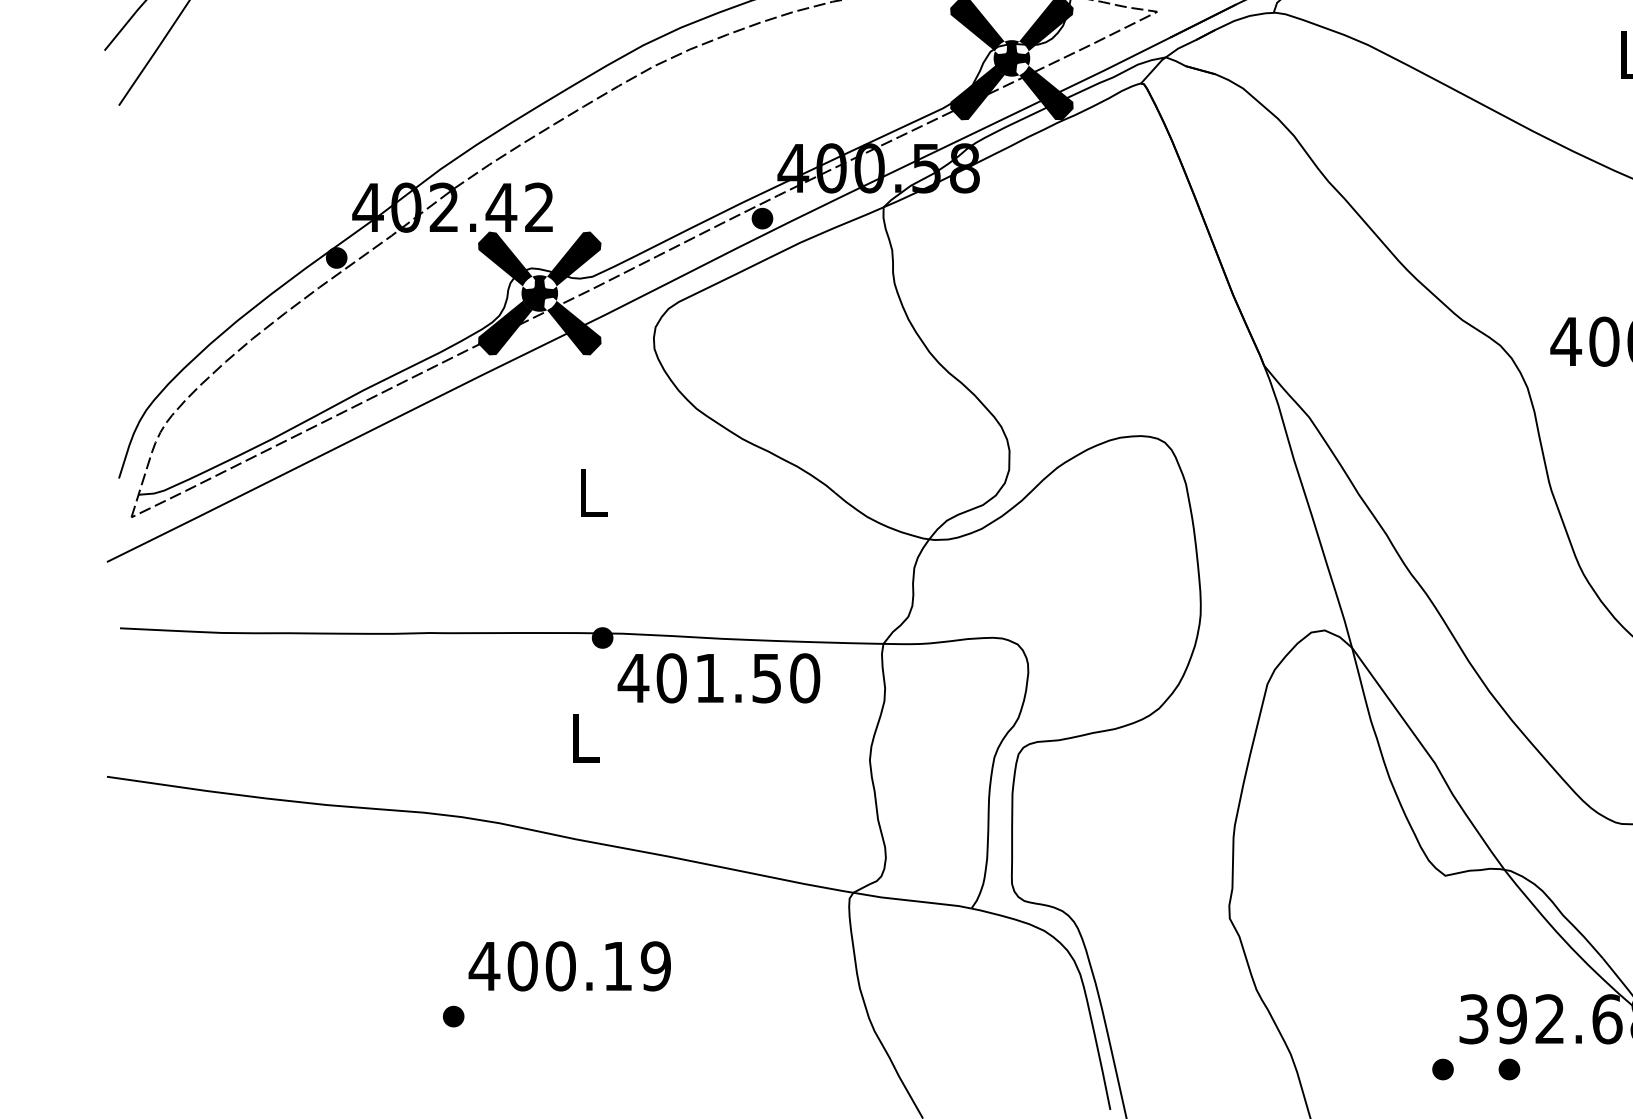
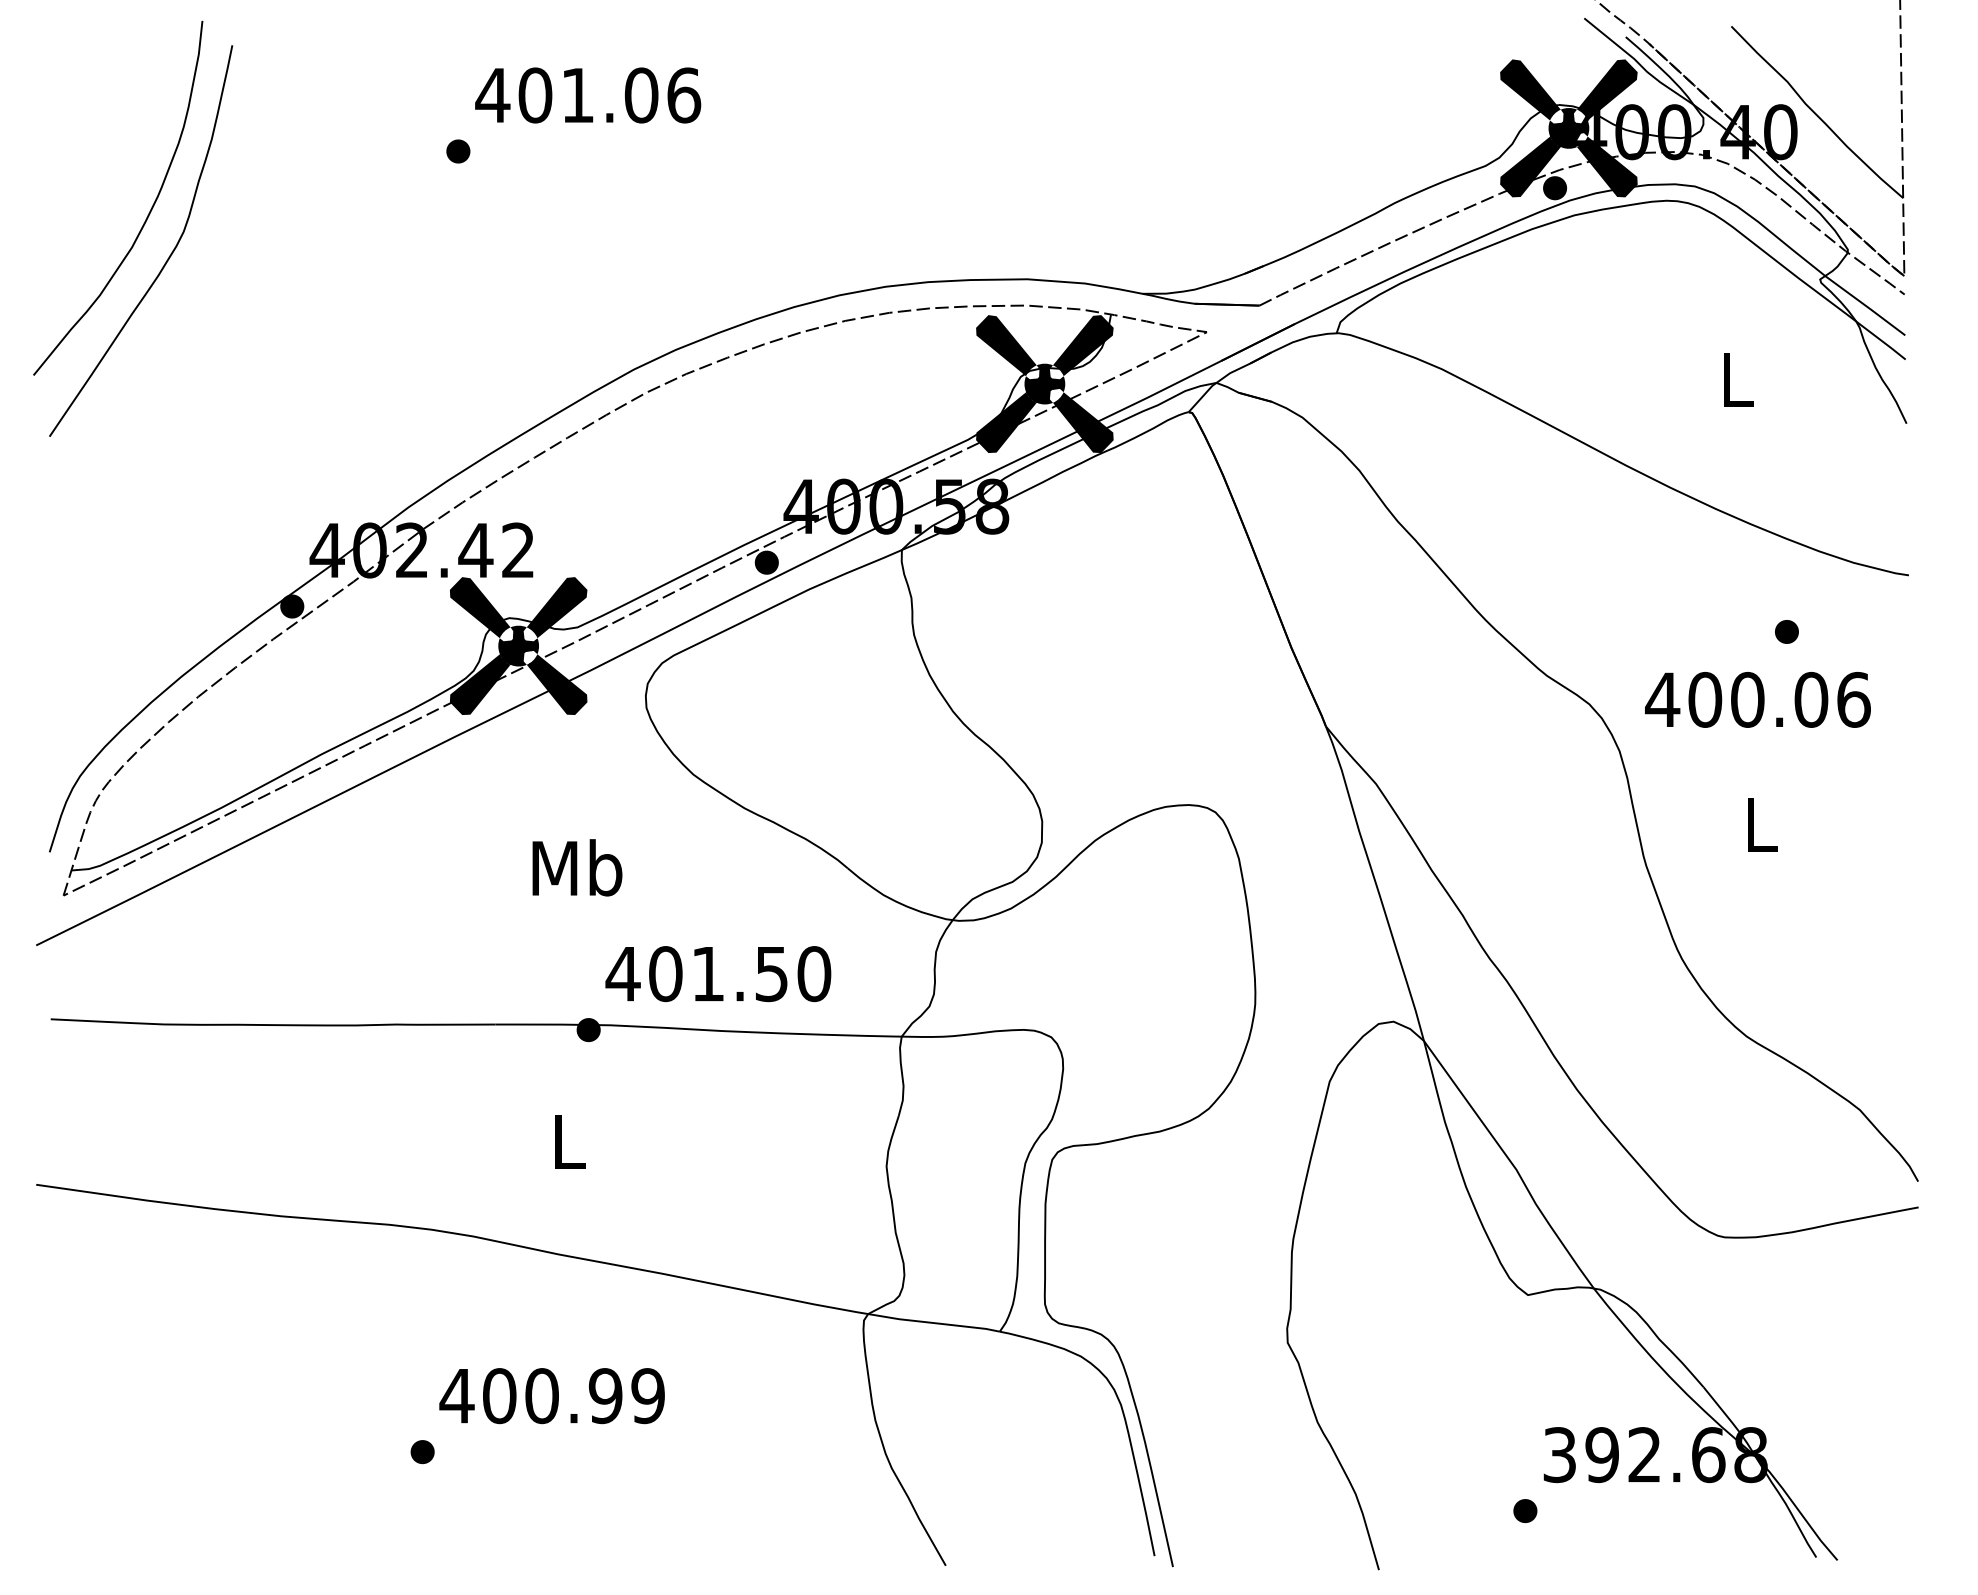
text: (592, 492) -> (577, 867), L -> Mb
text: (719, 678) -> (718, 974), moved
text: (617, 966) -> (605, 1396), 400.19 -> 400.99
part: (1509, 1069) -> (1599, 1510), removed

